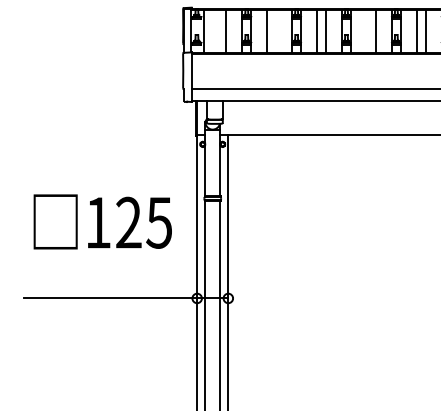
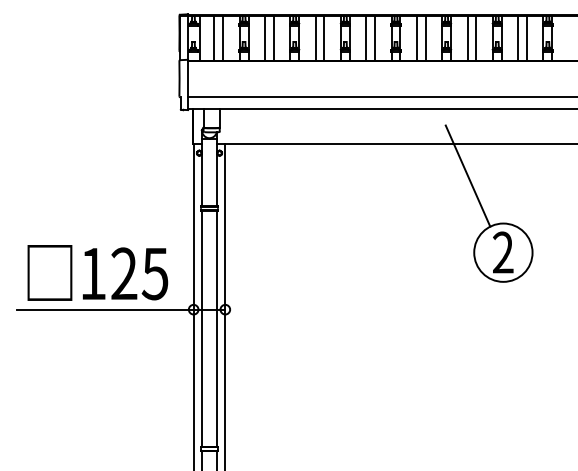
line: (217, 31) -> (214, 38), added
line: (275, 31) -> (273, 38), added
line: (367, 31) -> (366, 38), added
text: (102, 221) -> (97, 272), moved

